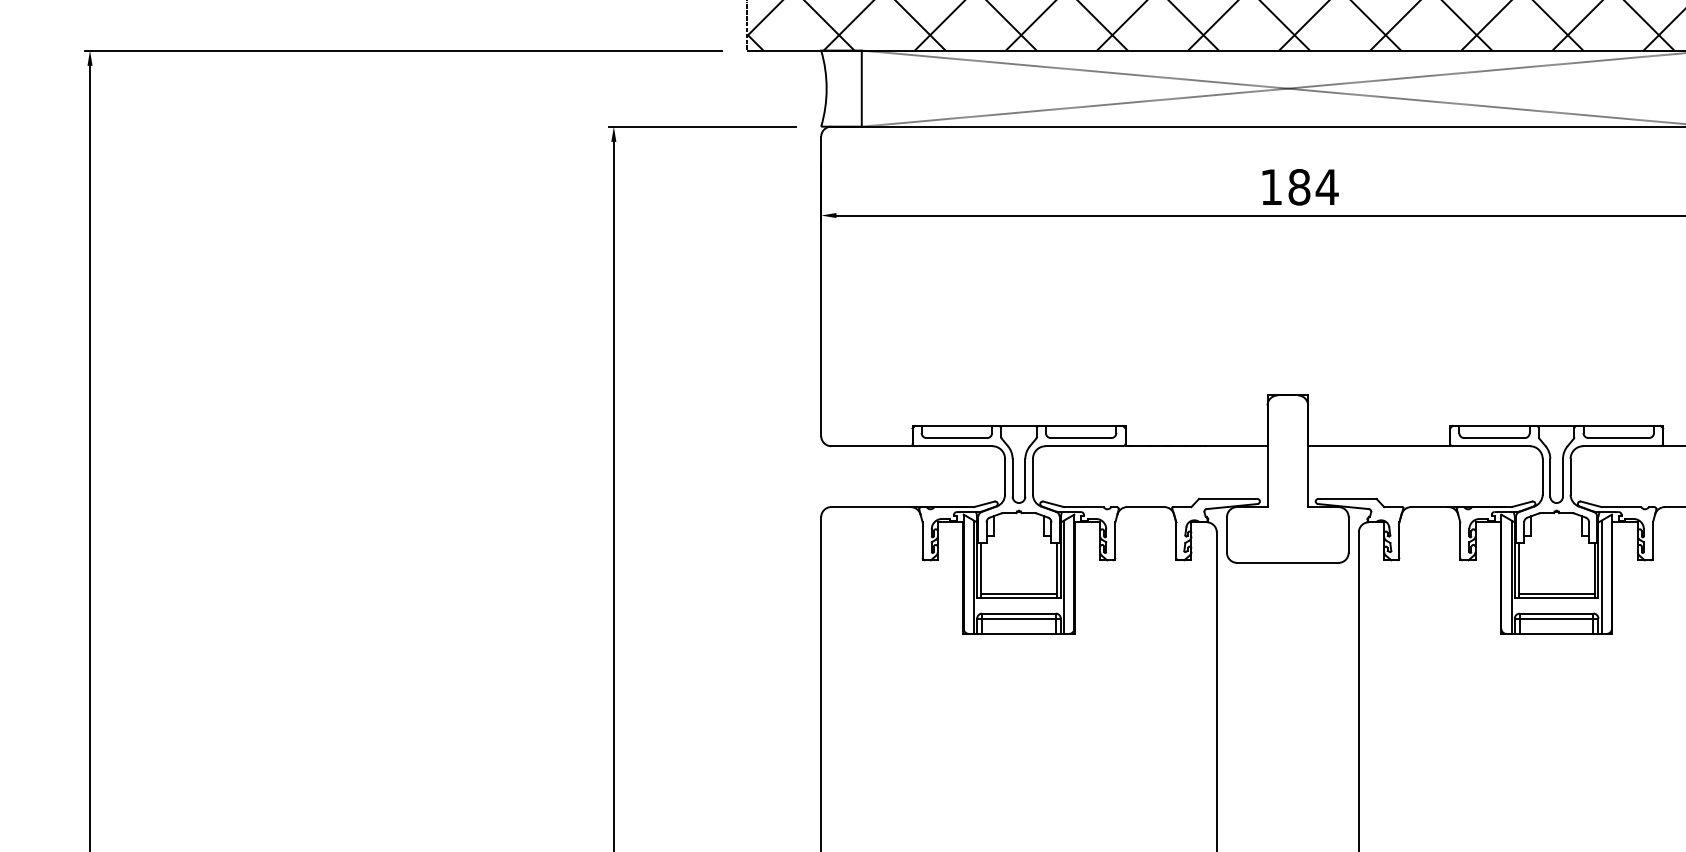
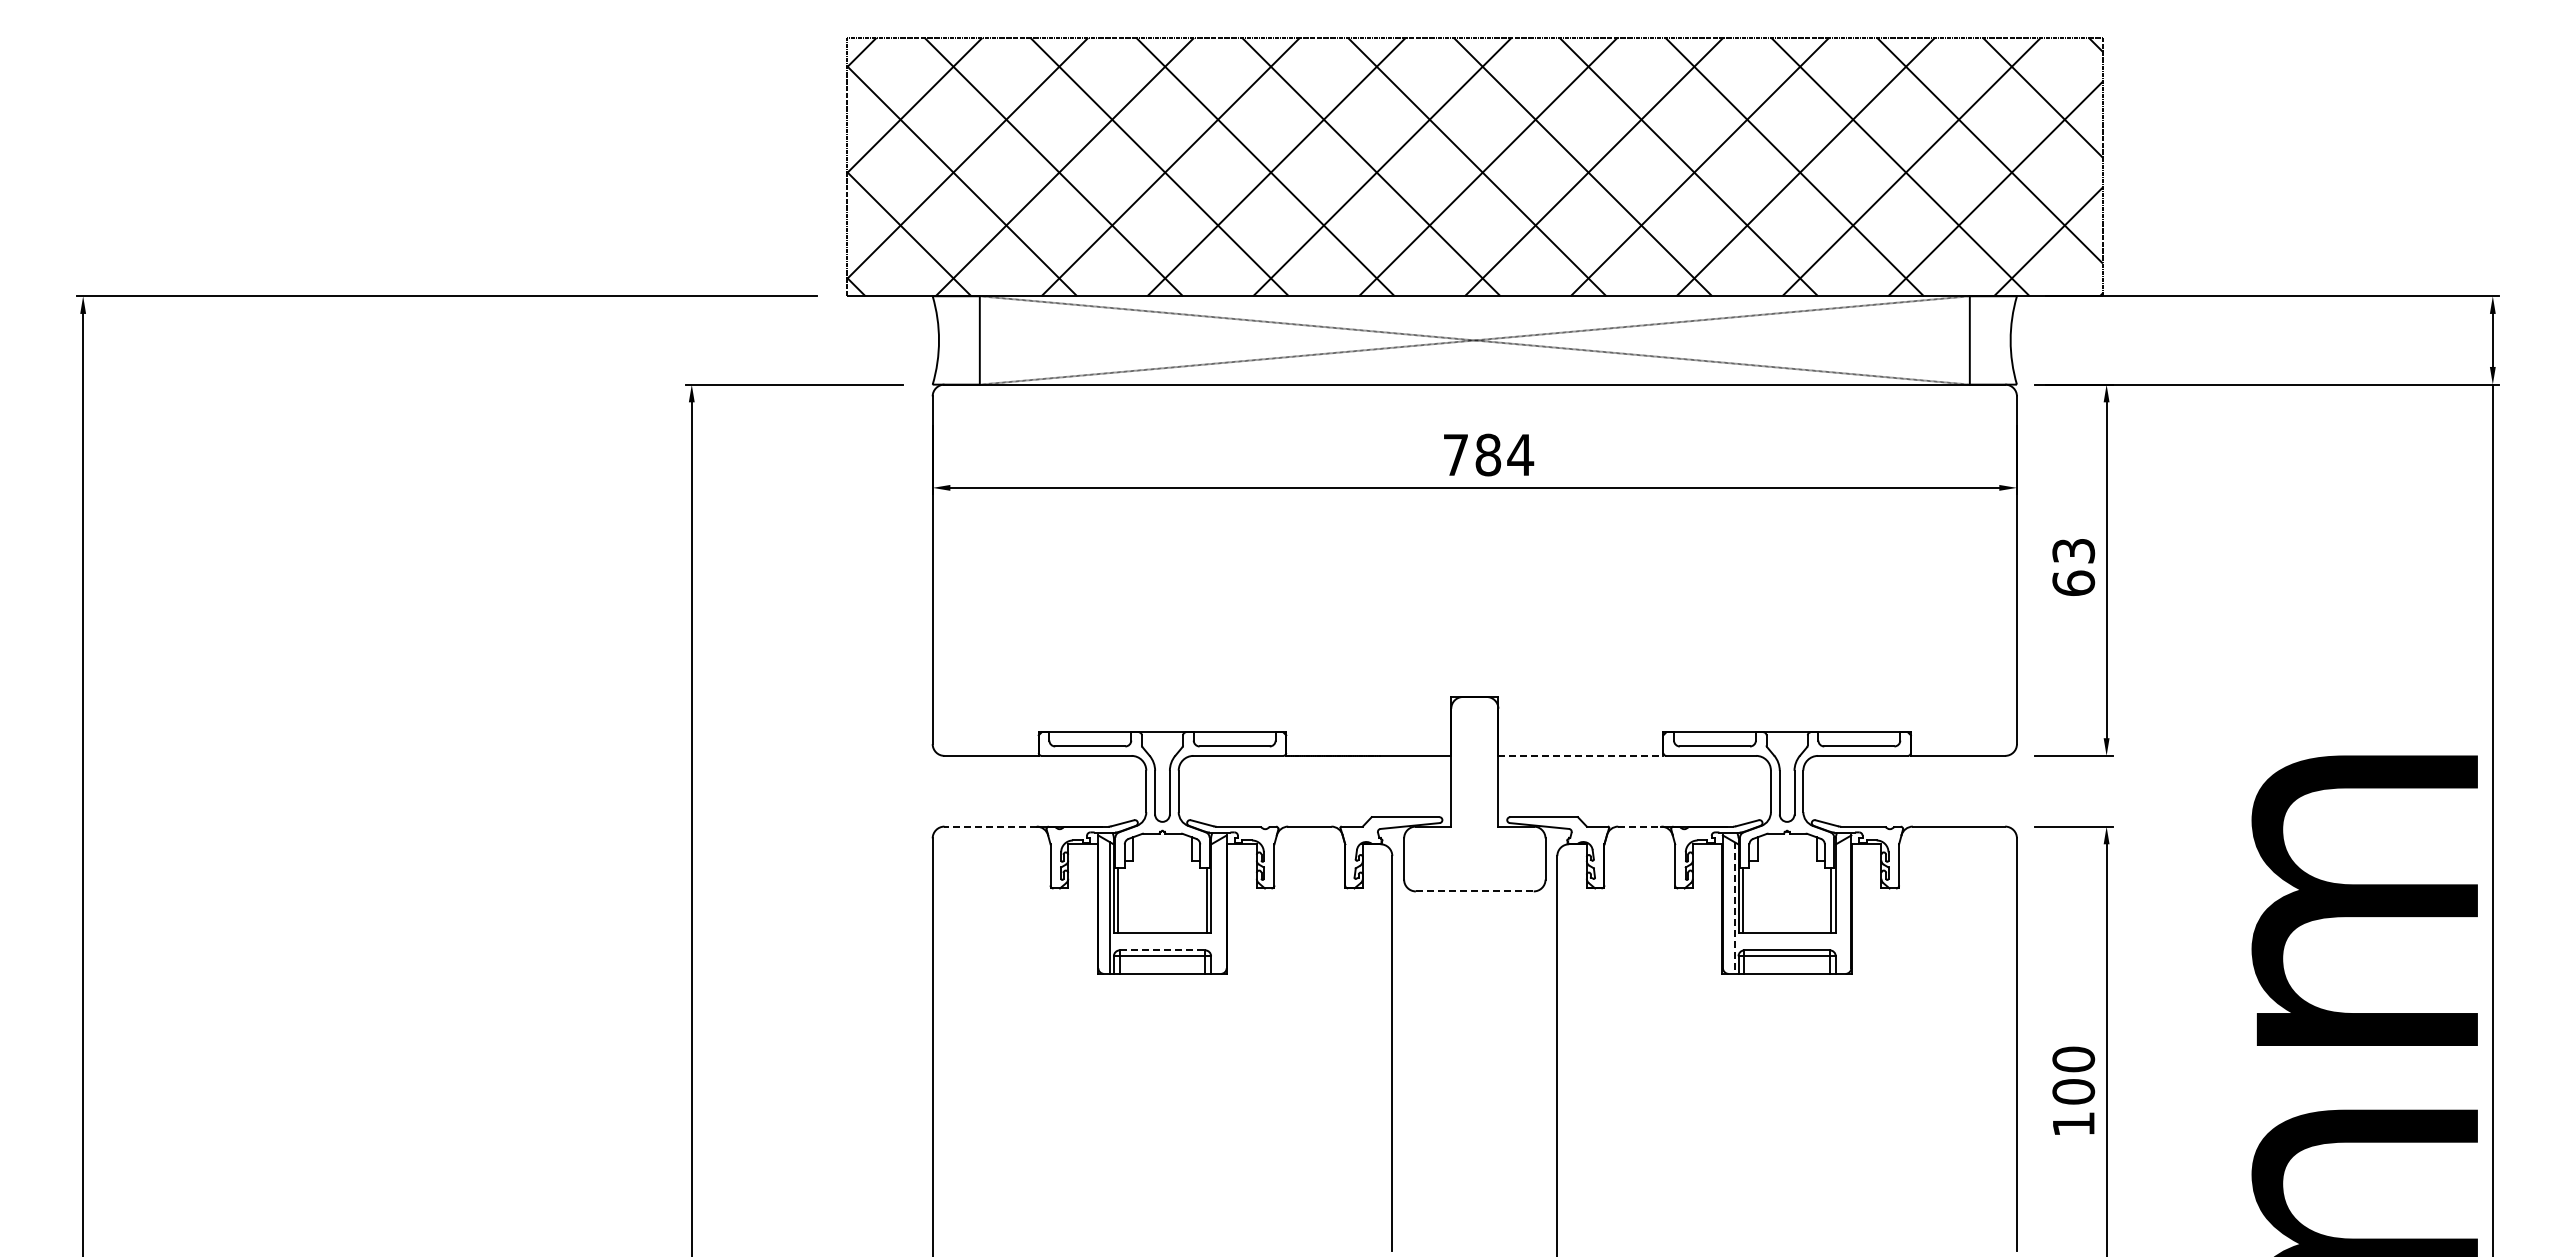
text: (1271, 186) -> (1455, 454), 184 -> 784
line: (1378, 445) -> (1580, 755), solid -> dashed
line: (870, 506) -> (990, 826), solid -> dashed
line: (1429, 506) -> (1639, 826), solid -> dashed
line: (1287, 562) -> (1474, 891), solid -> dashed
line: (1063, 576) -> (1214, 907), removed
line: (1601, 576) -> (1839, 907), removed
line: (1511, 577) -> (1734, 908), solid -> dashed
line: (1019, 593) -> (1162, 927), removed
line: (1556, 593) -> (1786, 927), removed
line: (1019, 613) -> (1162, 950), solid -> dashed

